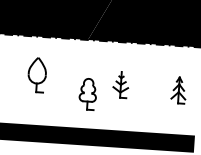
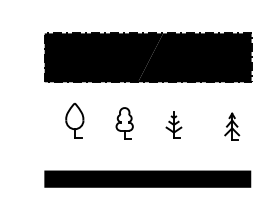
part: (36, 74) -> (74, 120), moved
part: (87, 94) -> (124, 123), moved

